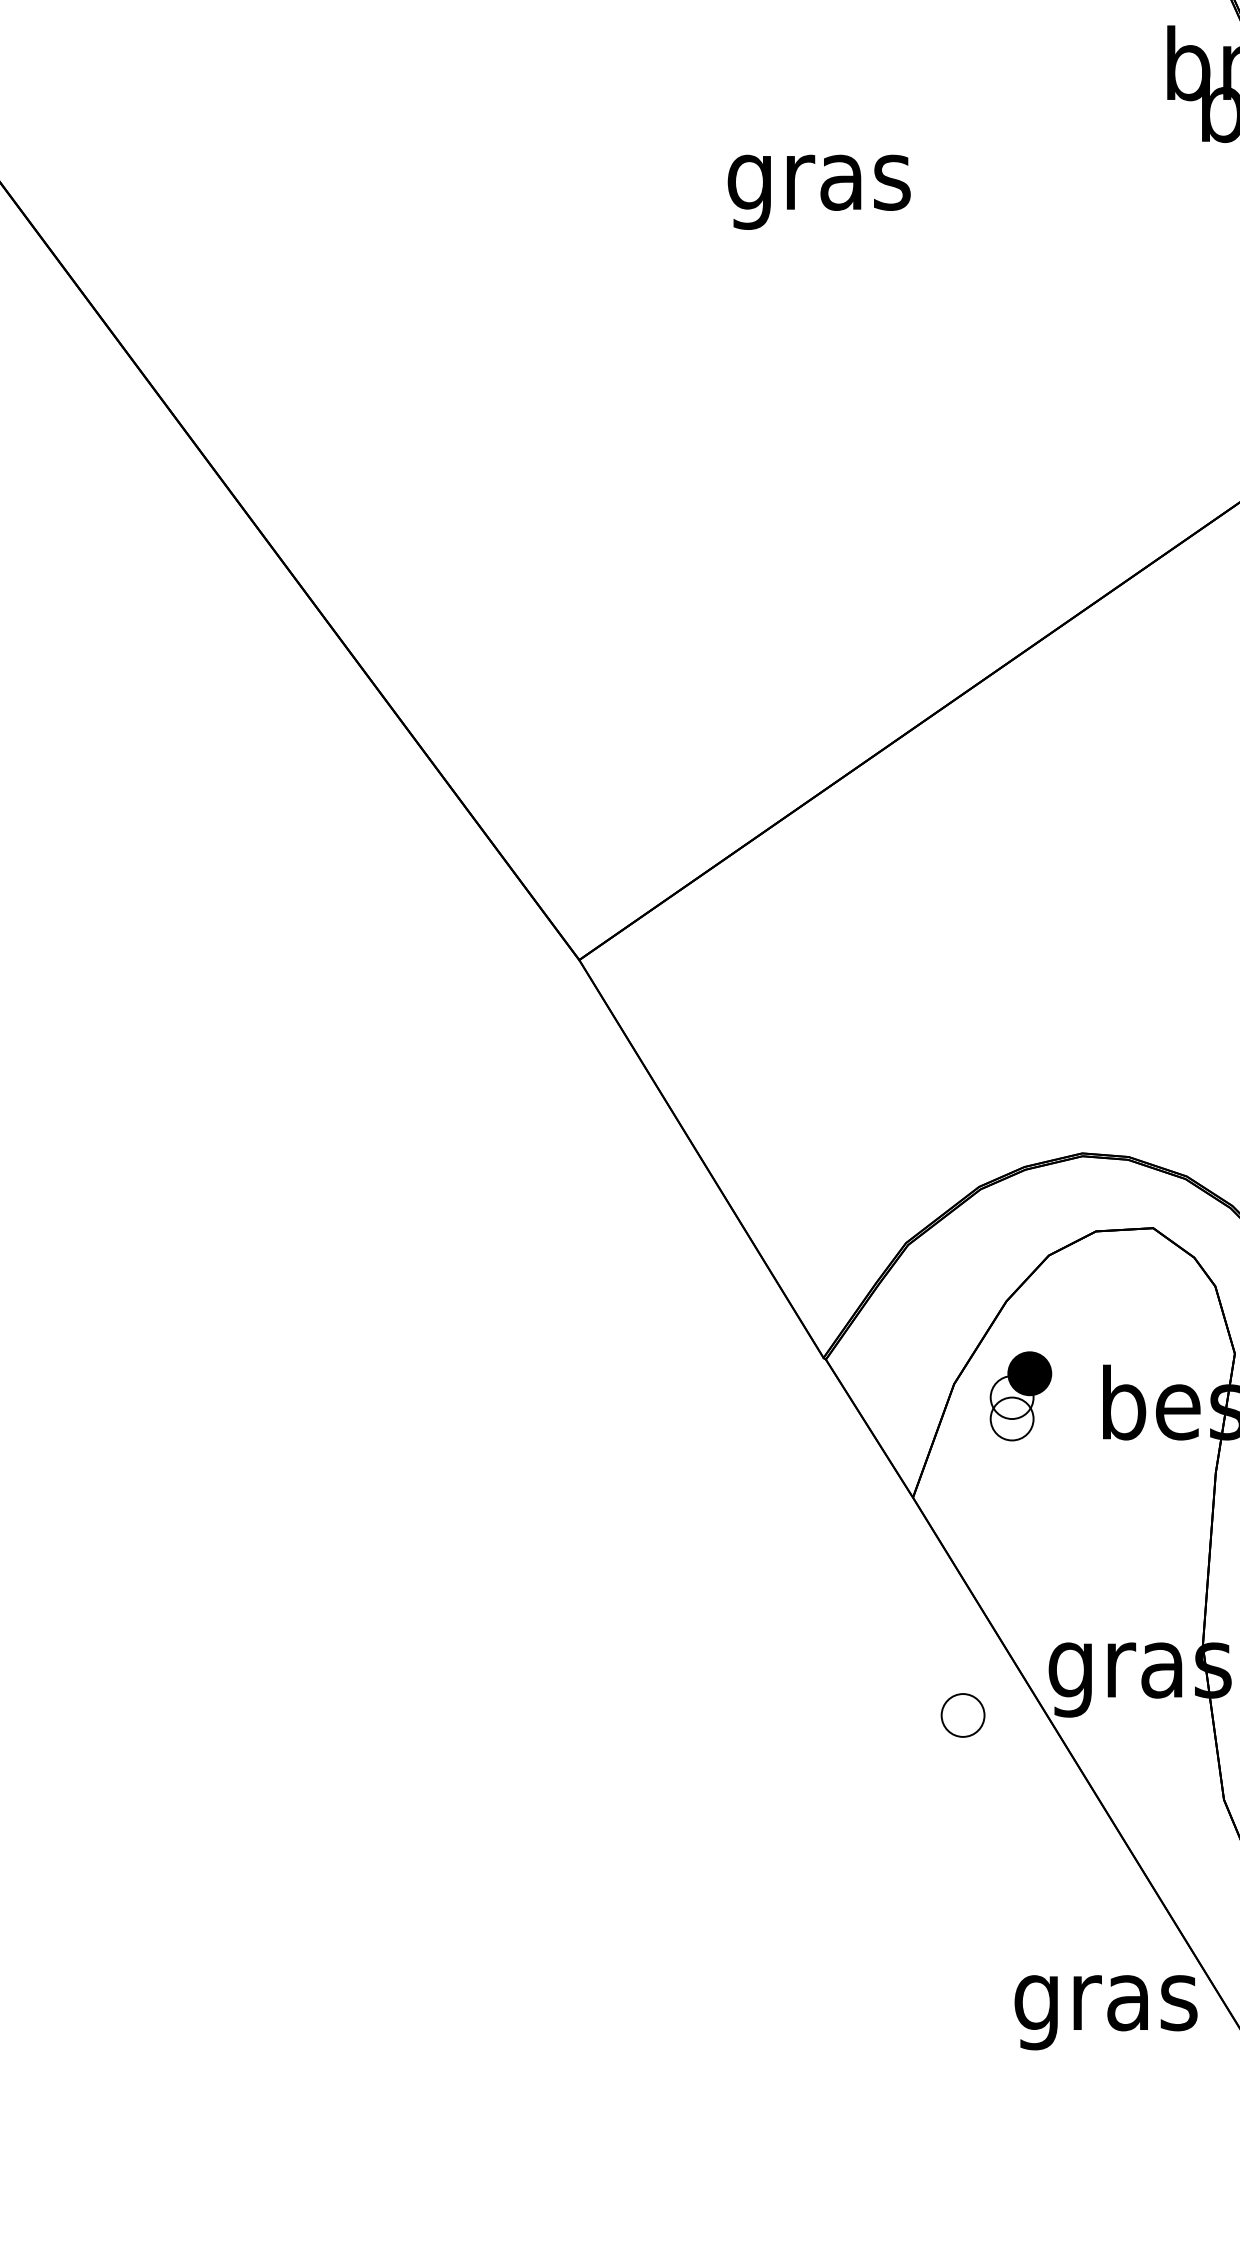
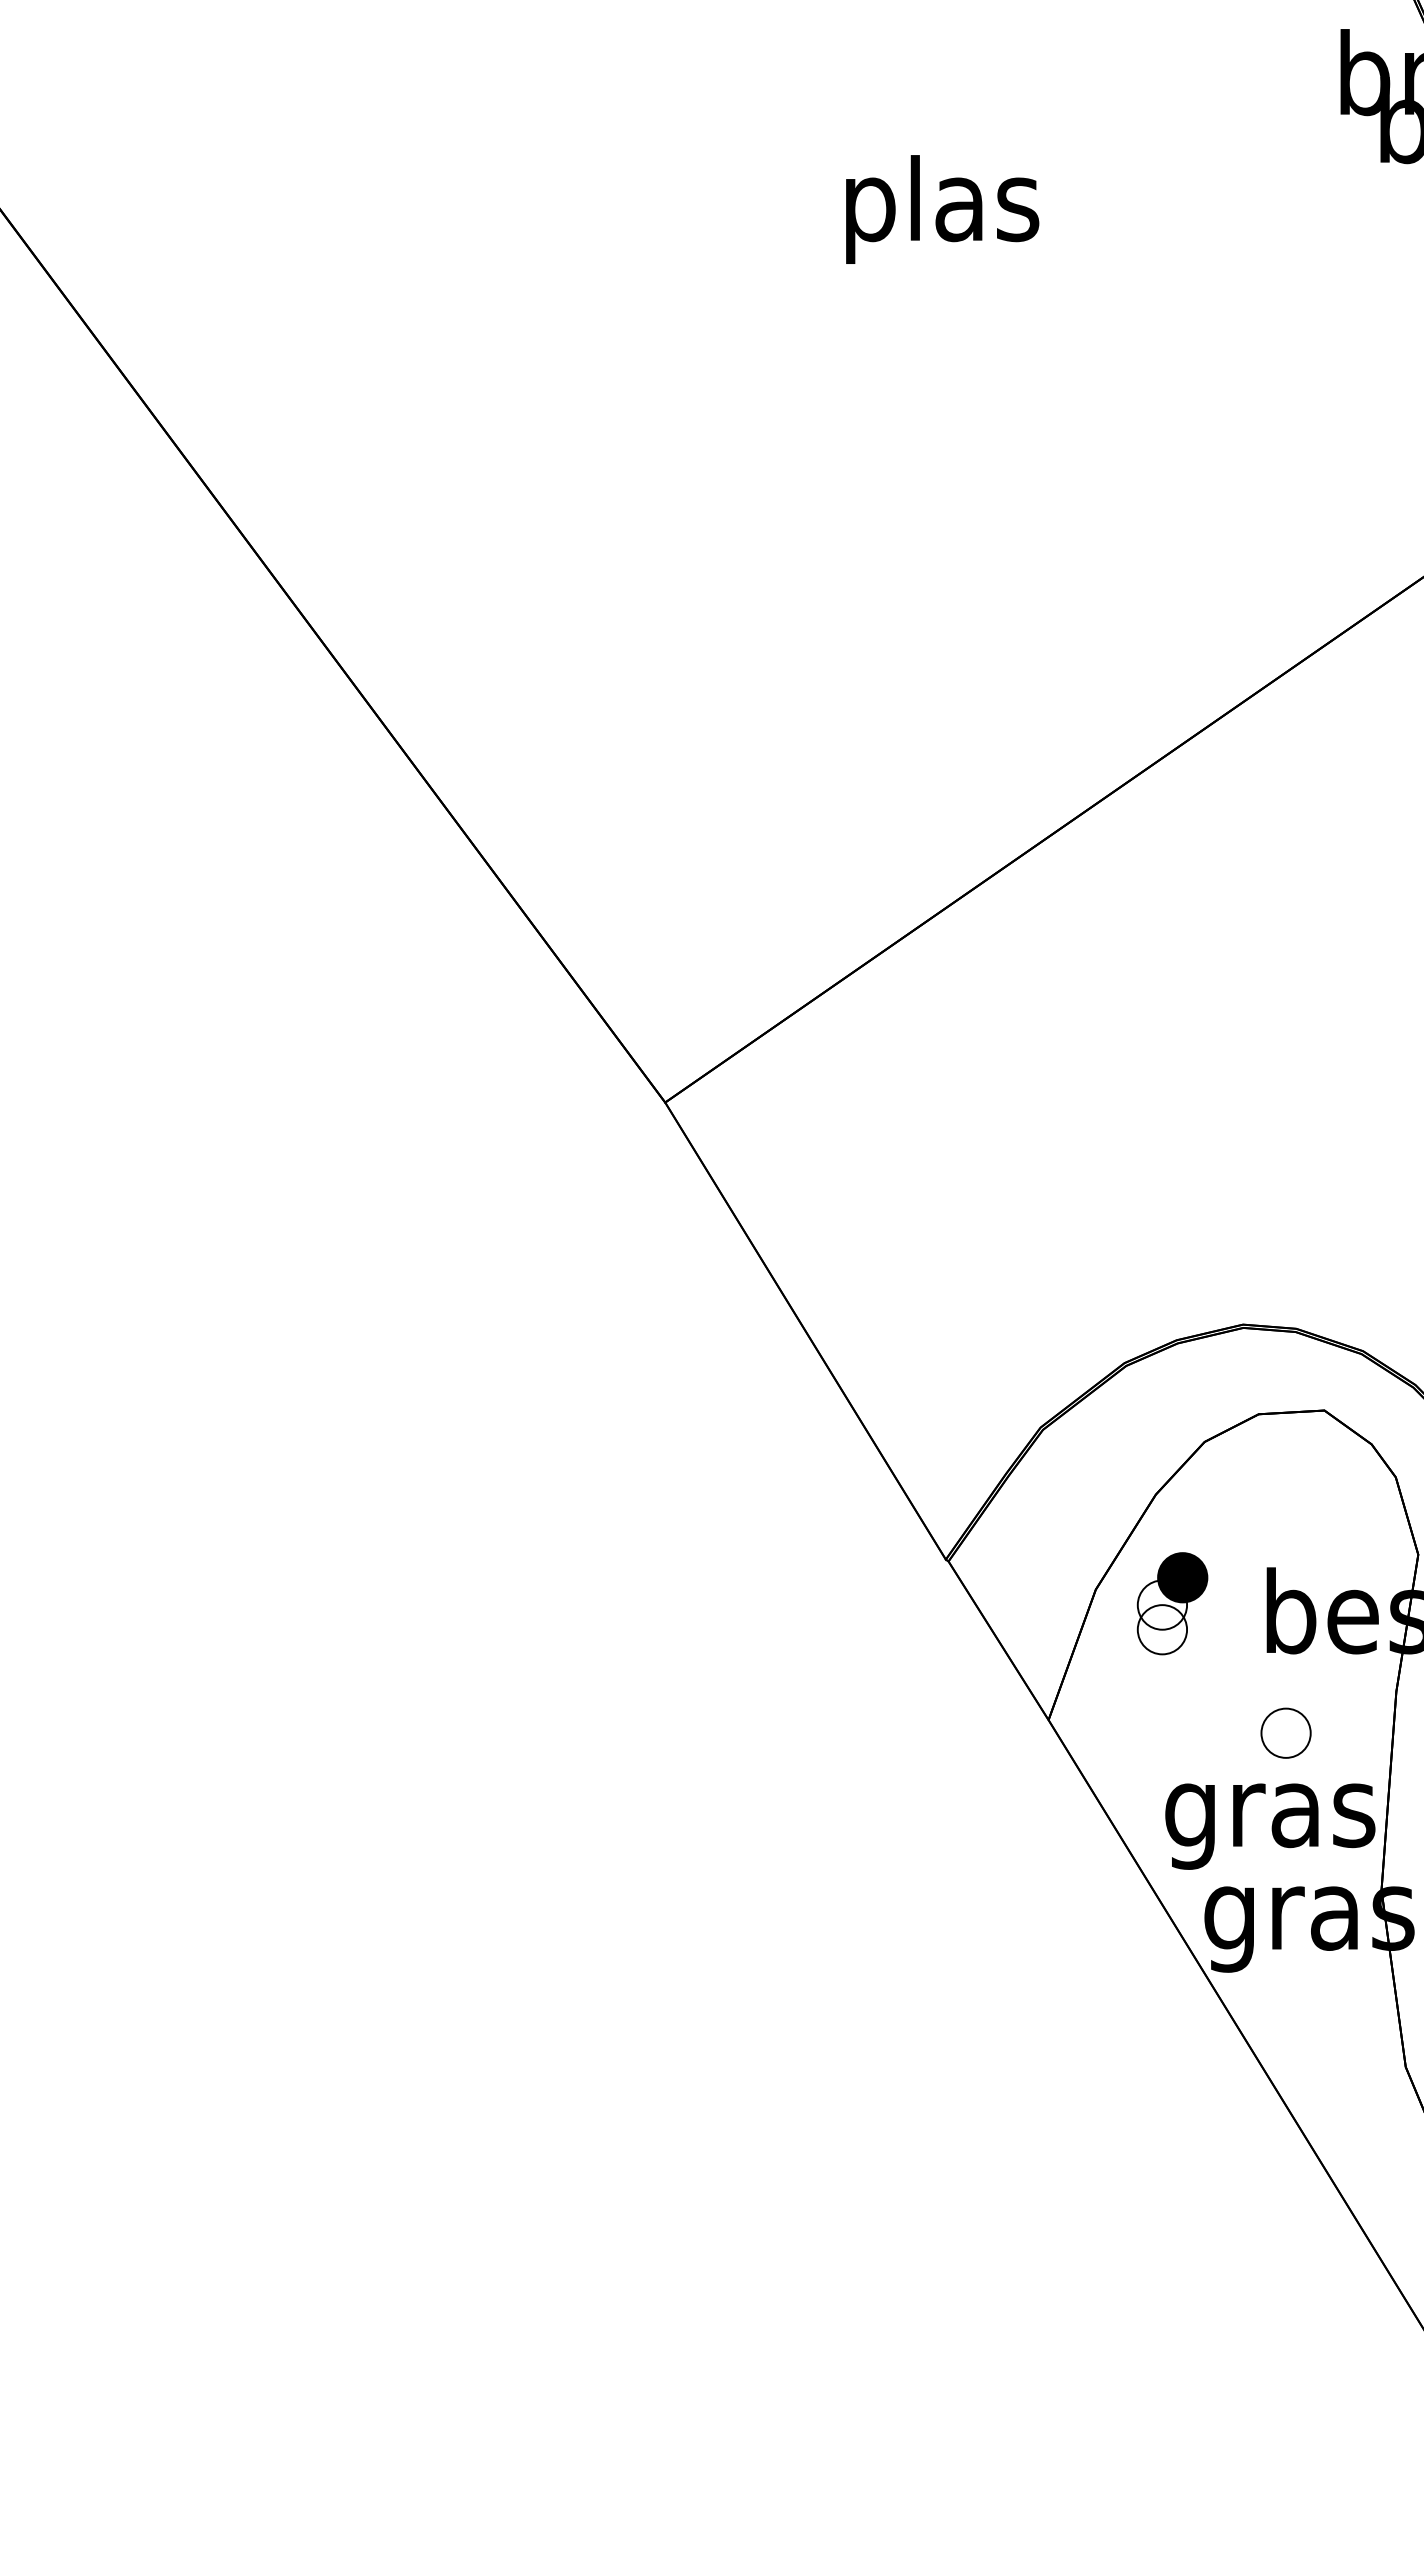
text: (818, 182) -> (940, 209), gras -> plas
part: (962, 1714) -> (1285, 1732), moved
text: (1106, 2012) -> (1270, 1826), moved

